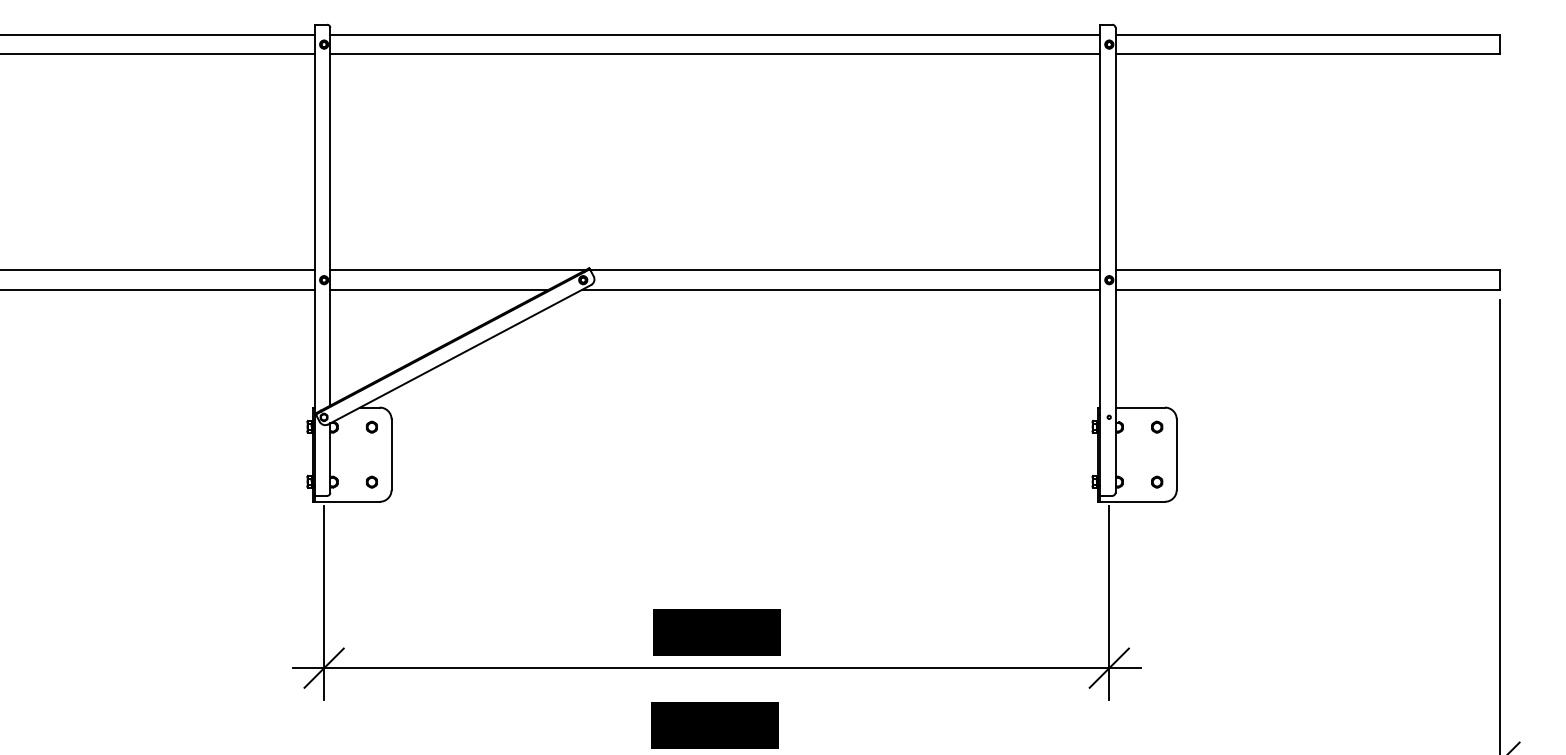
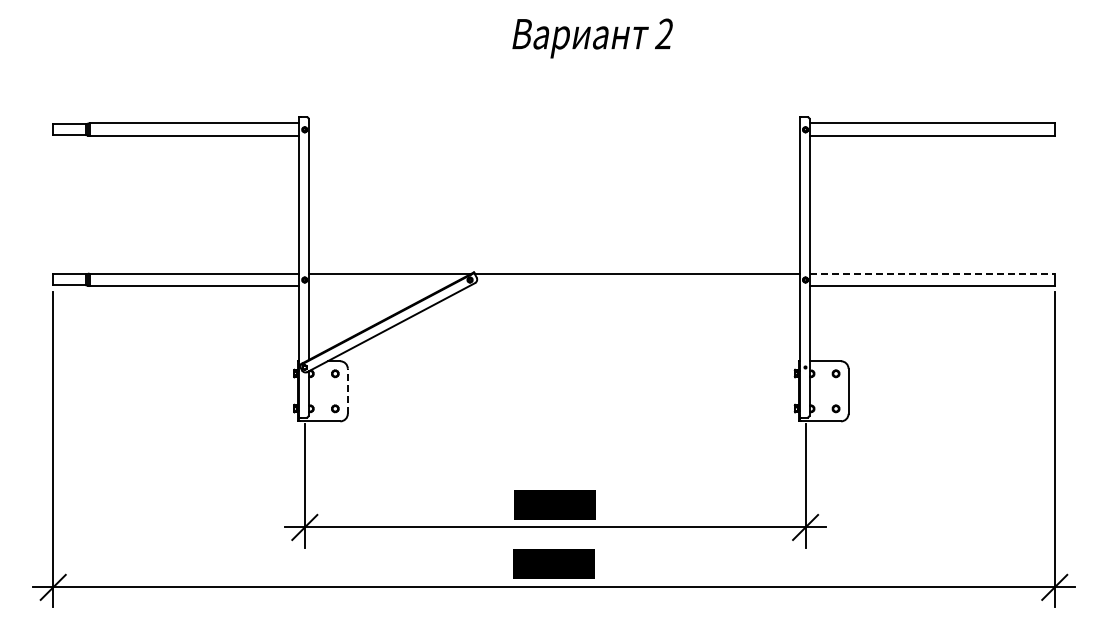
line: (714, 34) -> (553, 123), removed
line: (714, 53) -> (553, 135), removed
line: (1308, 269) -> (932, 273), solid -> dashed
line: (438, 290) -> (377, 286), removed
line: (841, 290) -> (634, 286), removed
line: (391, 454) -> (347, 391), solid -> dashed

